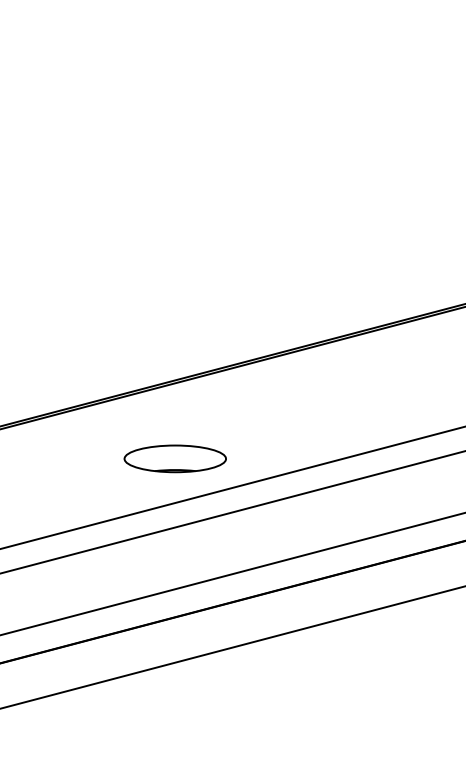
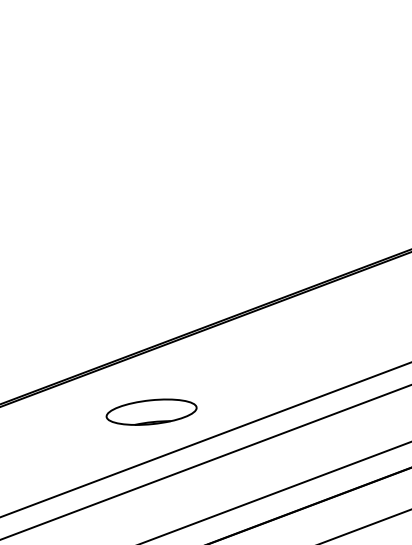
part: (174, 458) -> (150, 411), moved

